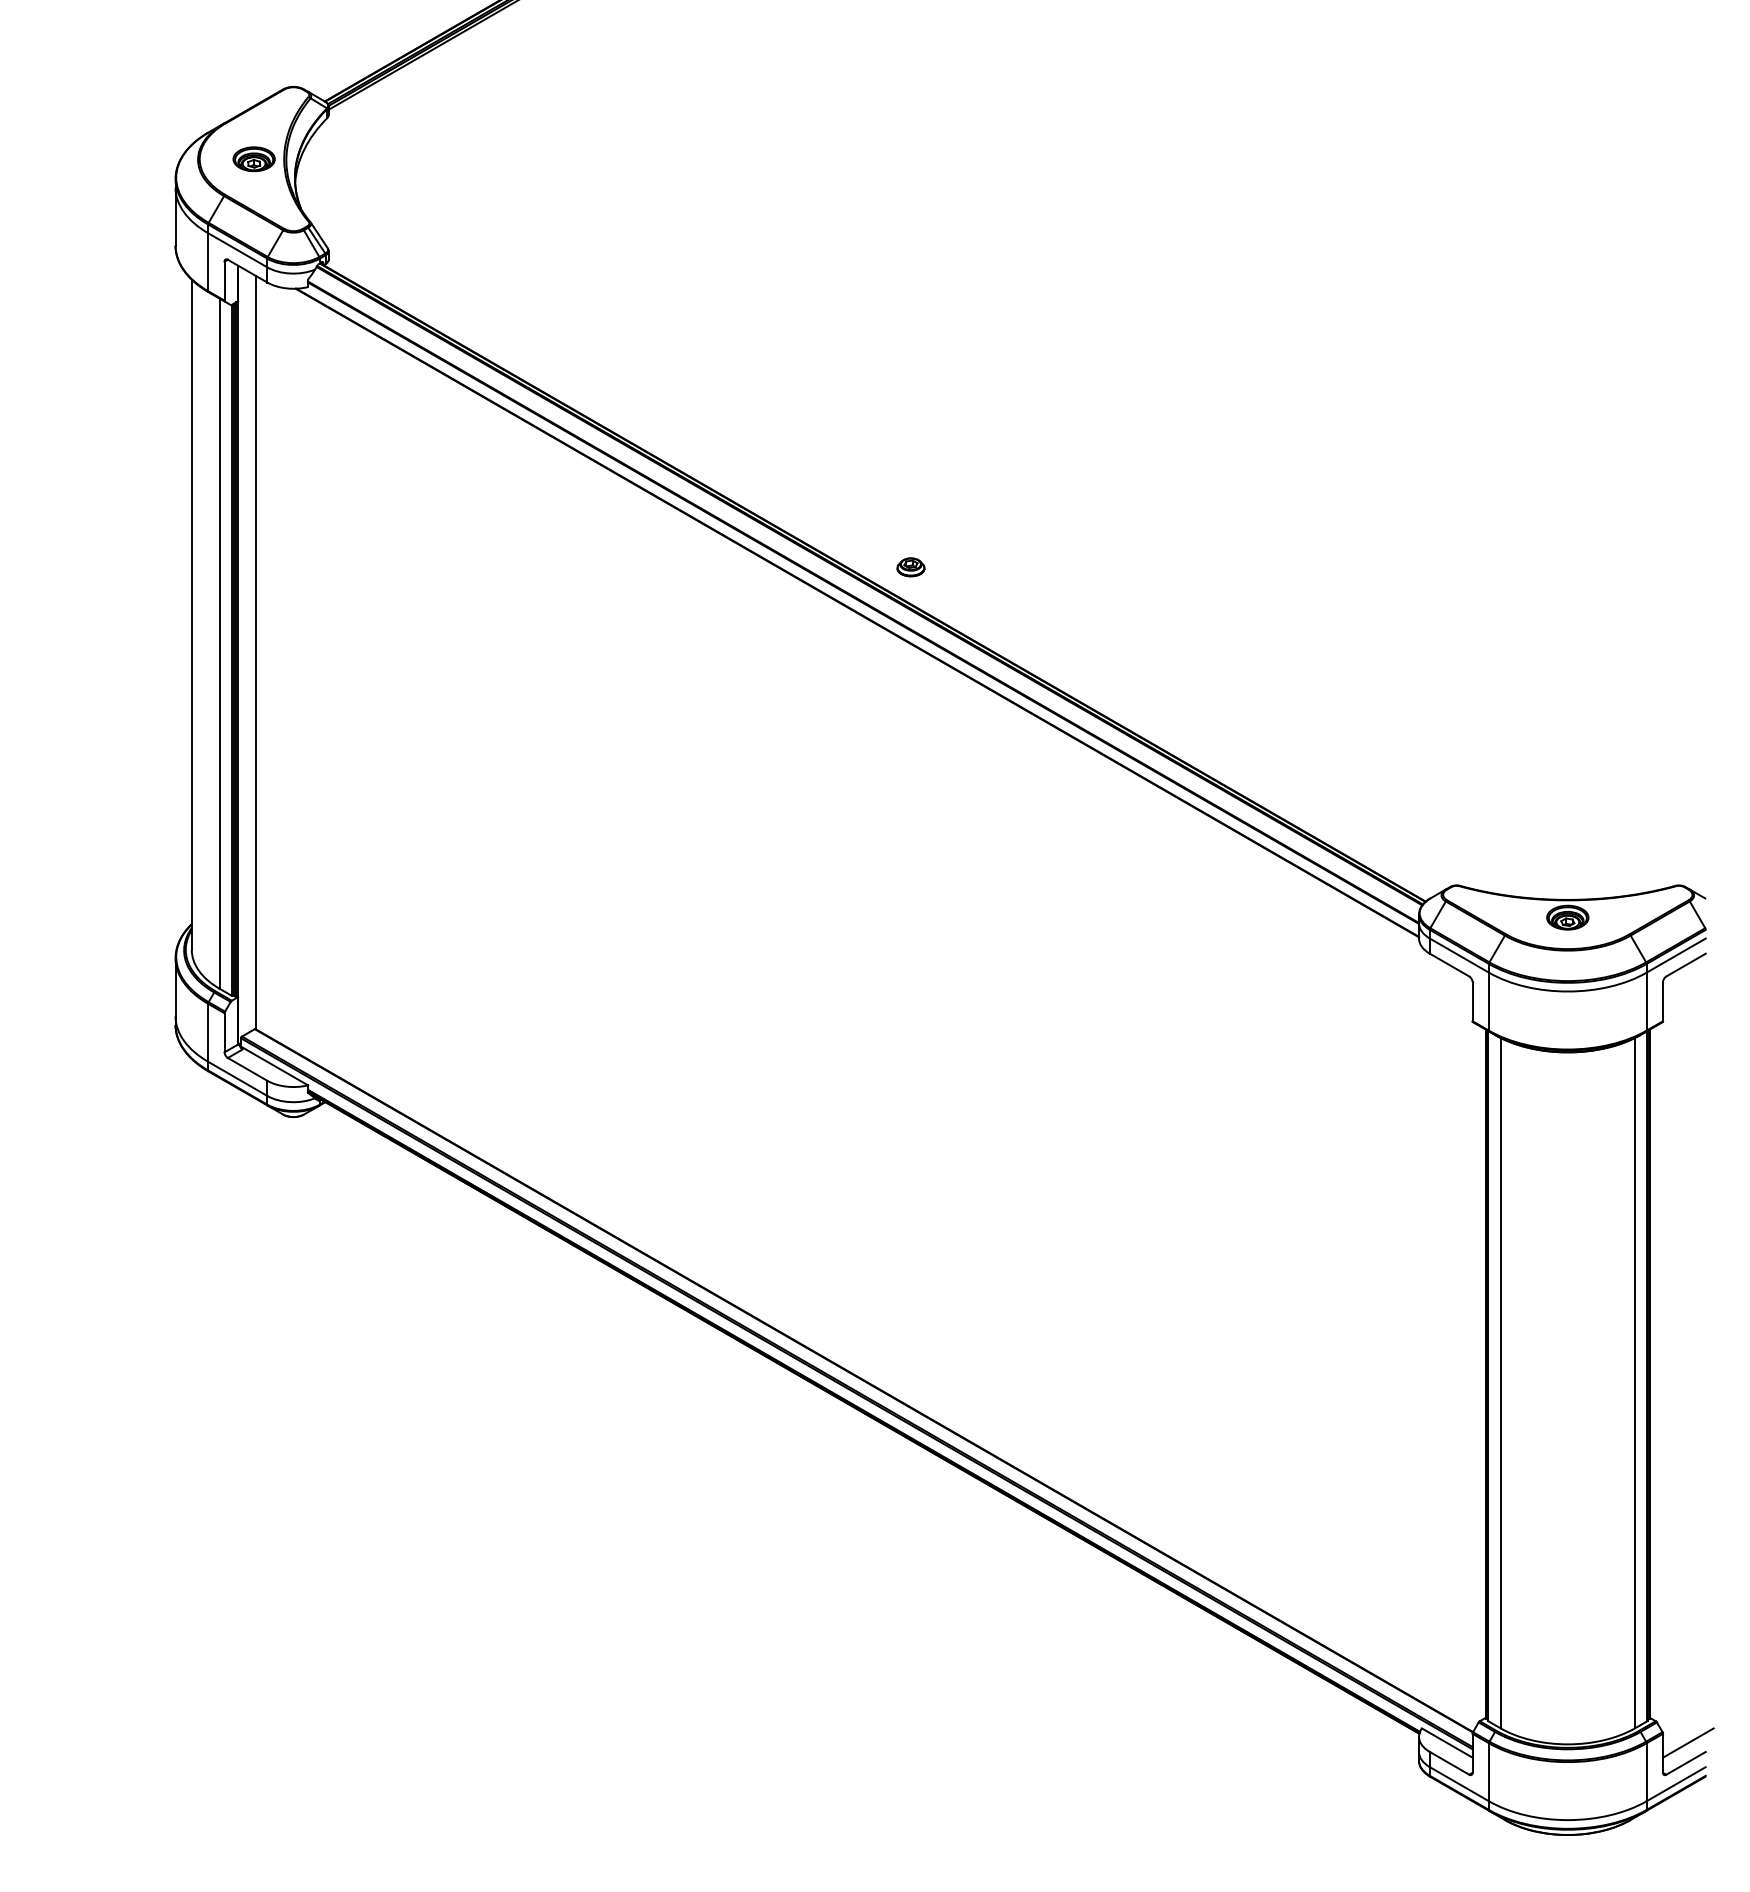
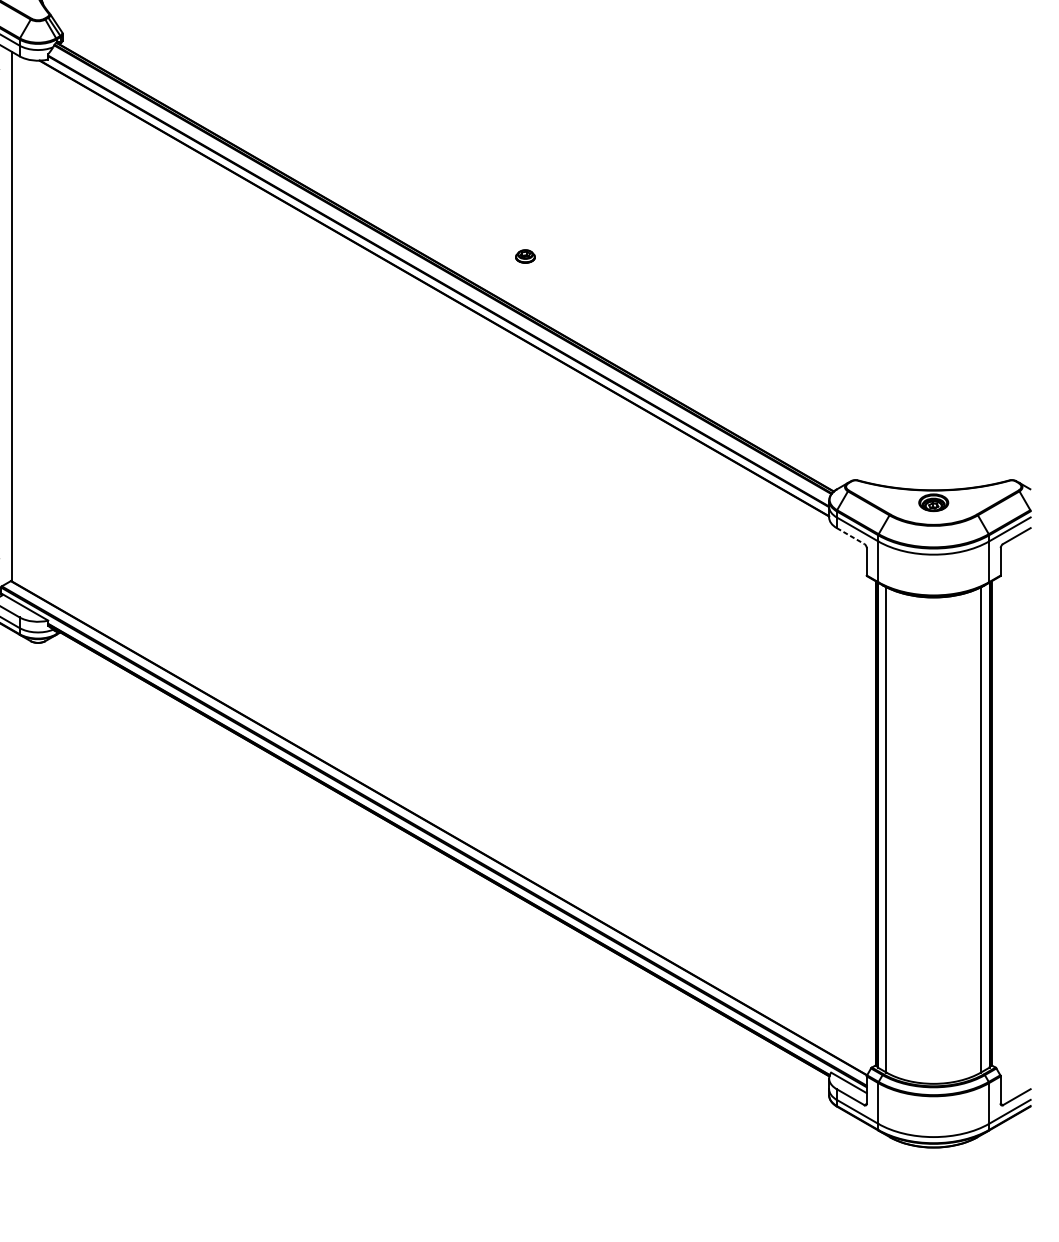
part: (910, 567) -> (525, 256), moved
line: (1449, 965) -> (850, 536), solid -> dashed
line: (1688, 1742) -> (1018, 1082), removed

